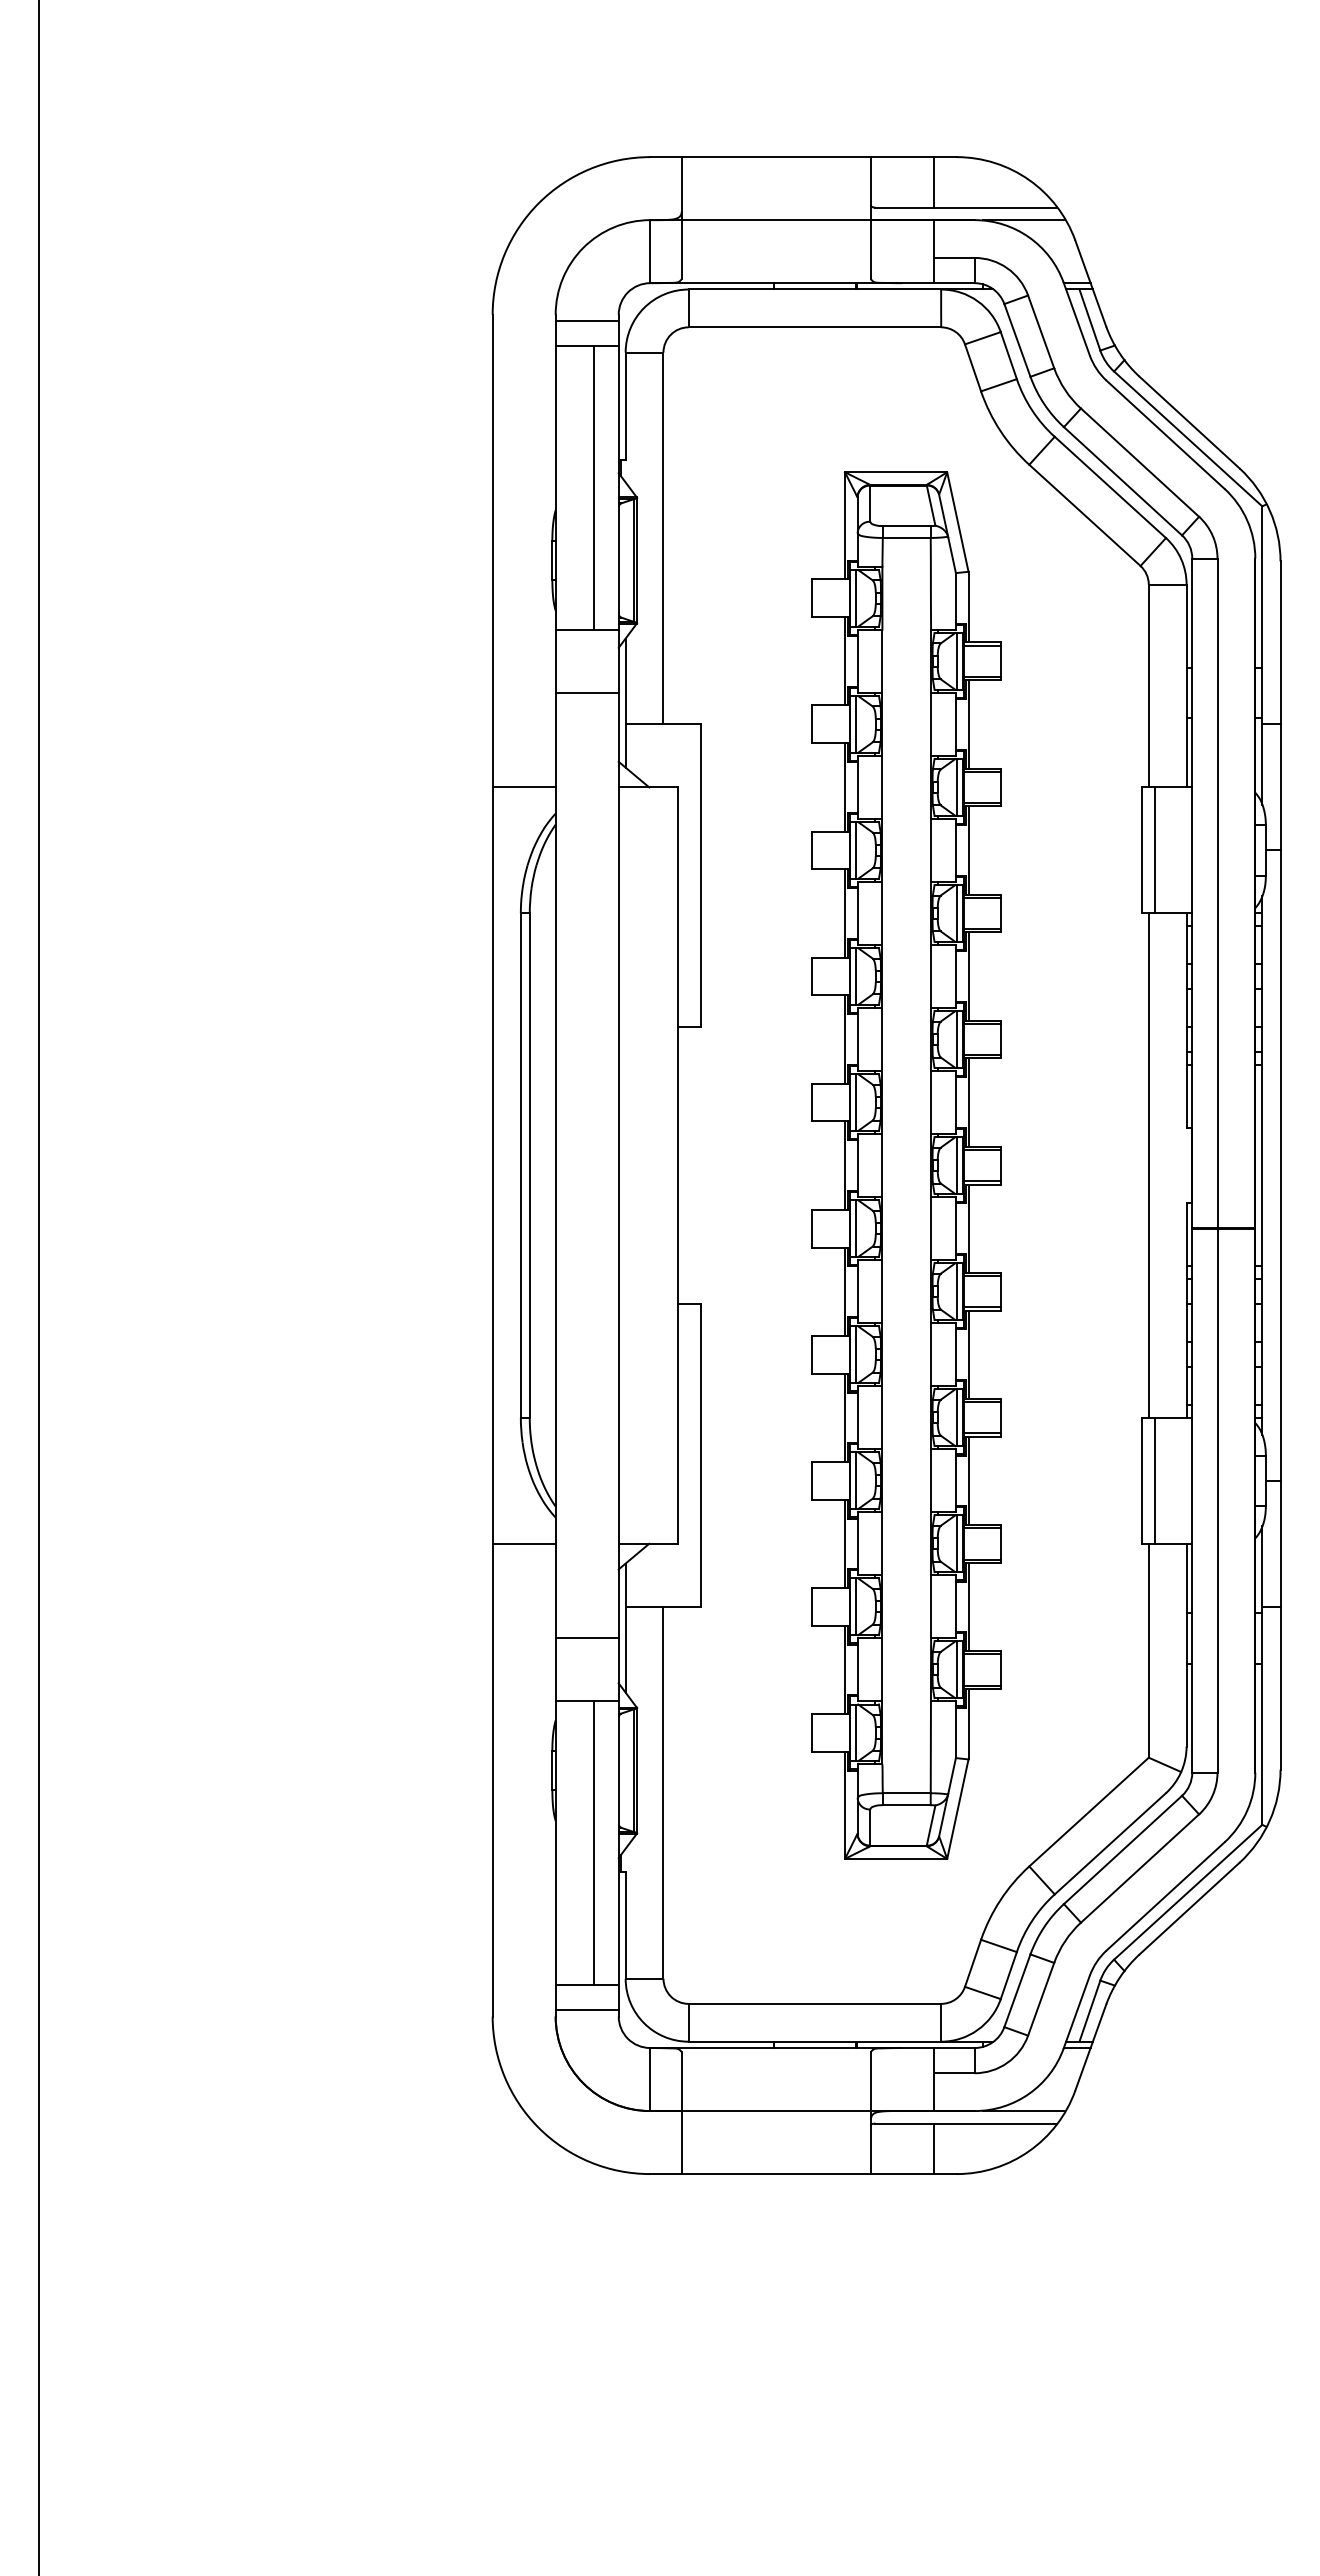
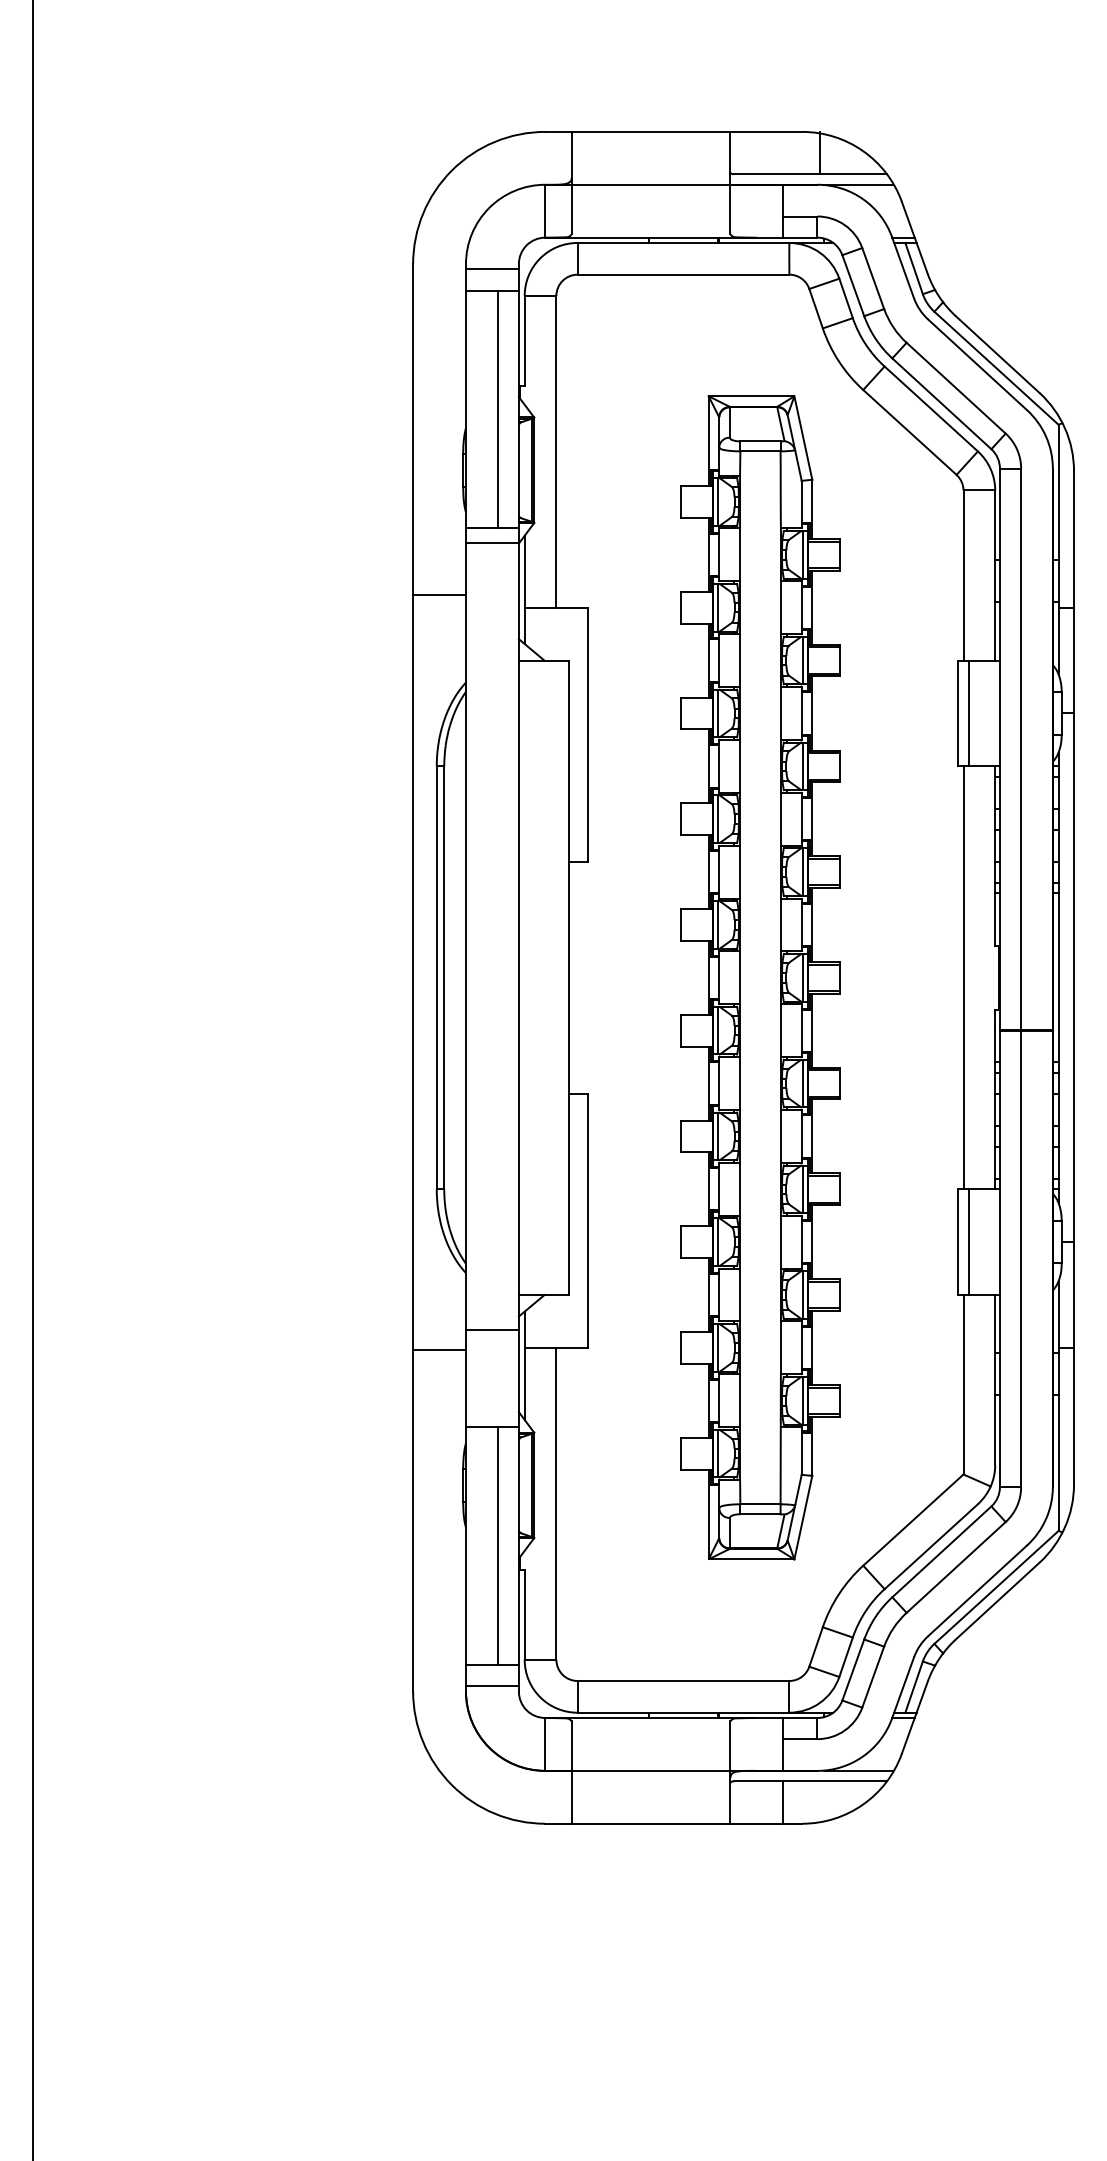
line: (933, 182) -> (819, 153), moved
line: (586, 692) -> (491, 542), moved
line: (523, 787) -> (439, 595), moved
line: (523, 1543) -> (439, 1350), moved
line: (586, 1638) -> (491, 1330), moved

